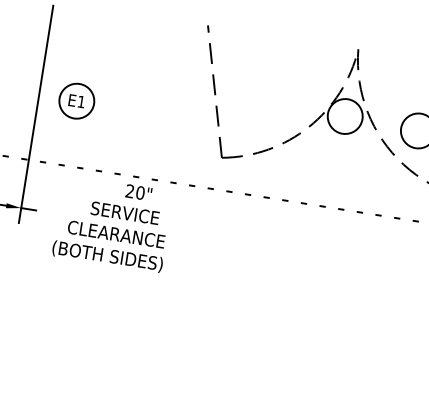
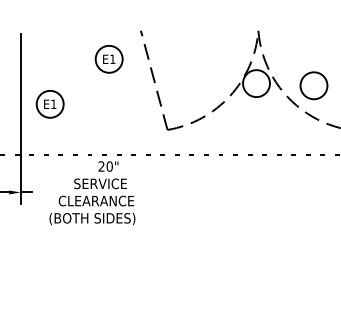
part: (160, 55) -> (108, 59), added

